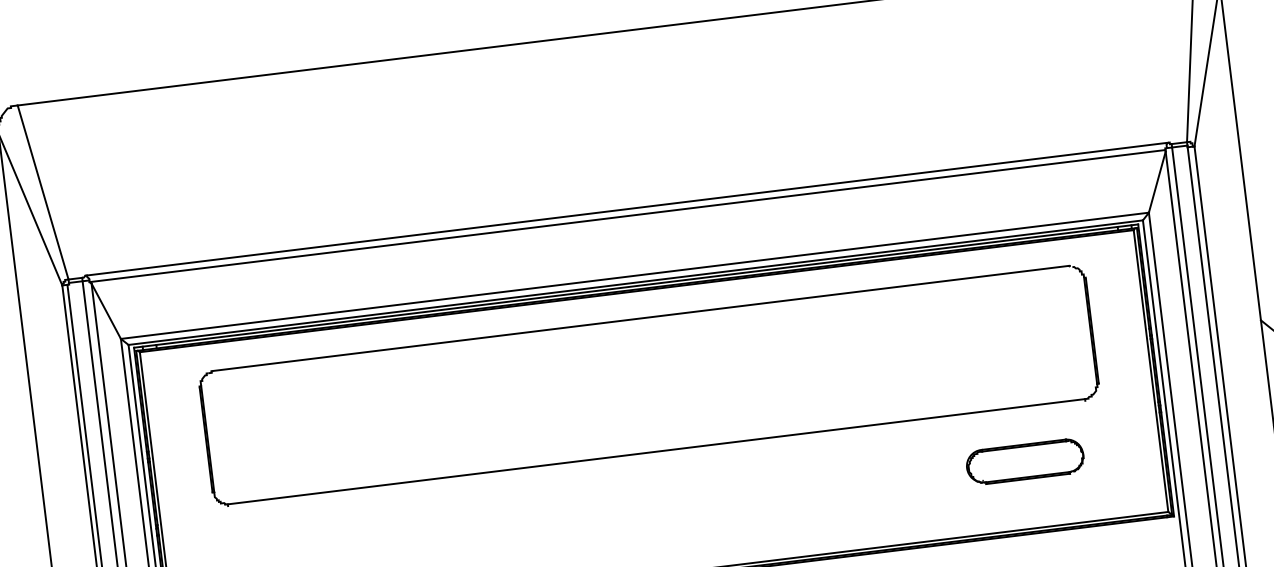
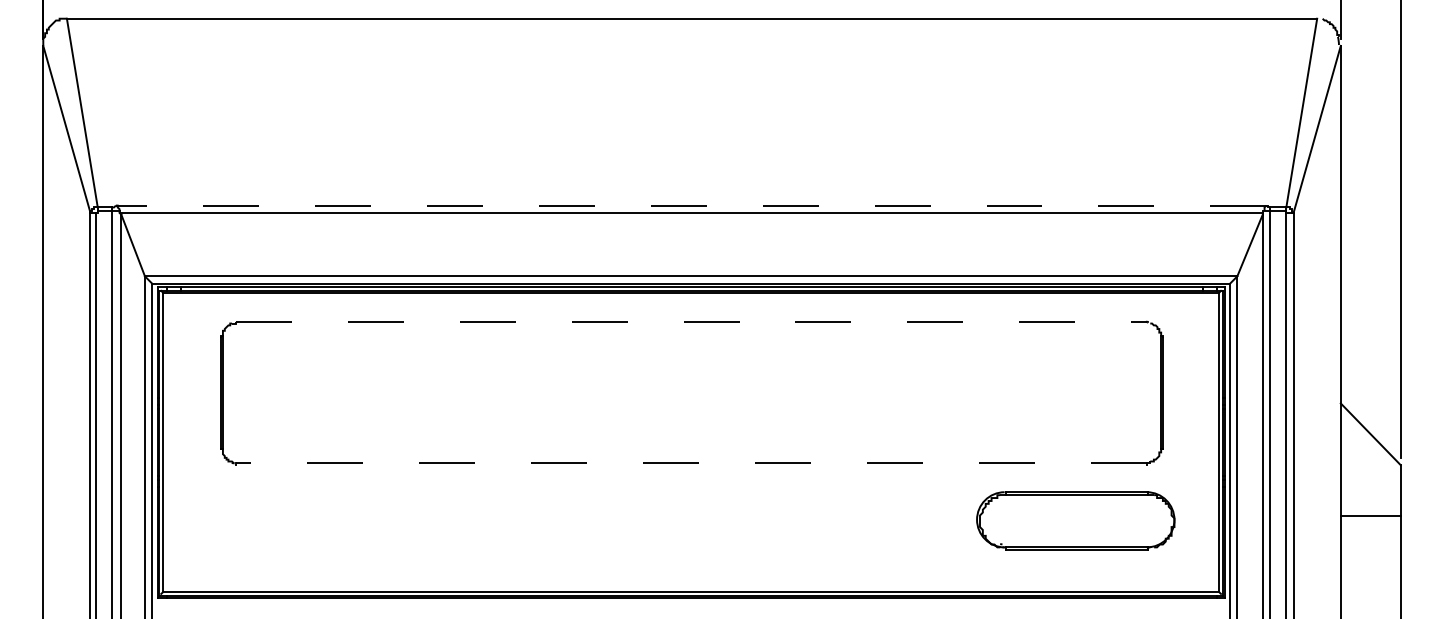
line: (626, 209) -> (690, 205), solid -> dashed
line: (640, 318) -> (691, 321), solid -> dashed
line: (655, 451) -> (690, 463), solid -> dashed
part: (1024, 462) -> (1075, 521), size x1.6

